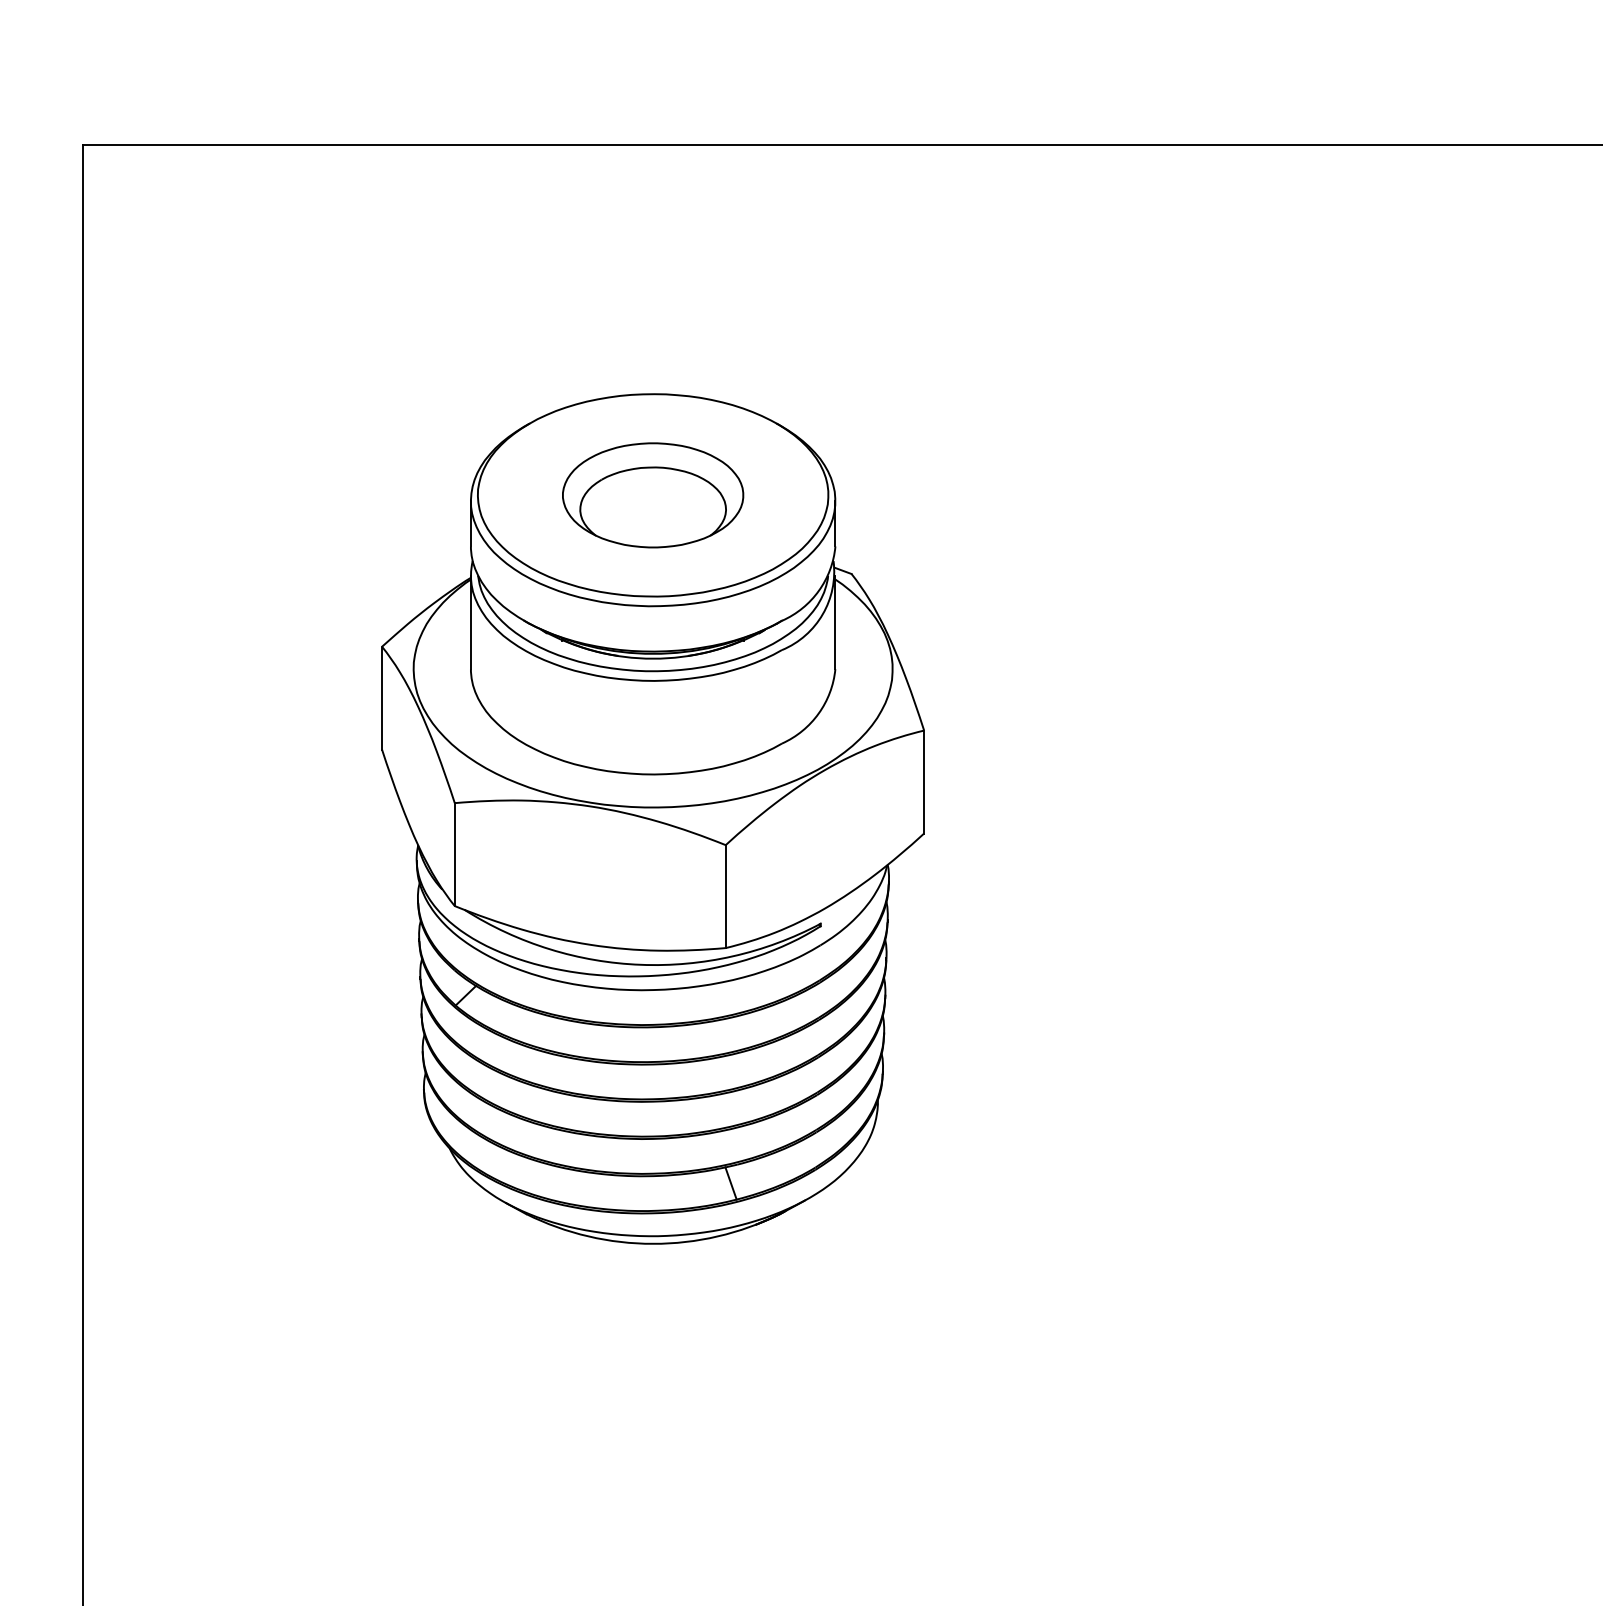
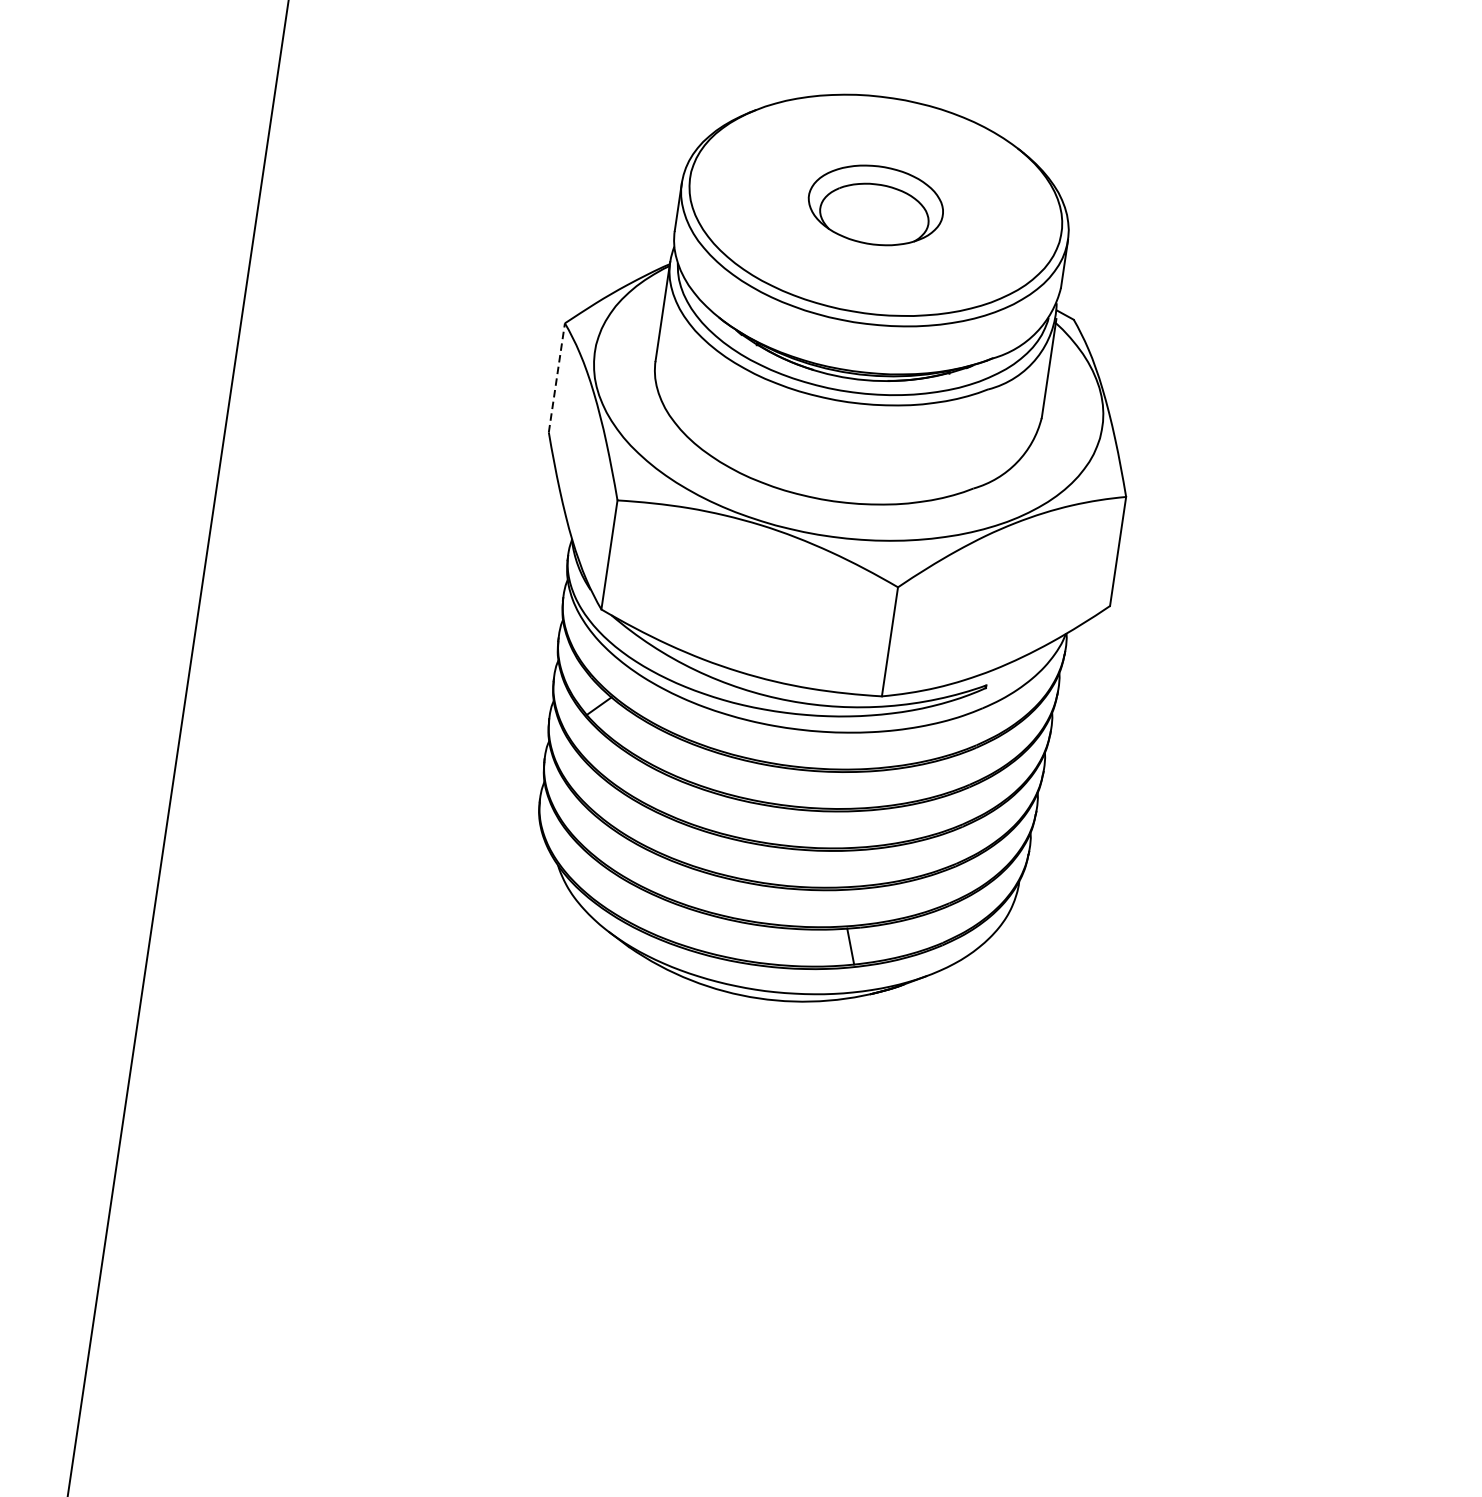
part: (653, 495) -> (876, 205), size x0.7
line: (382, 697) -> (557, 377), solid -> dashed

